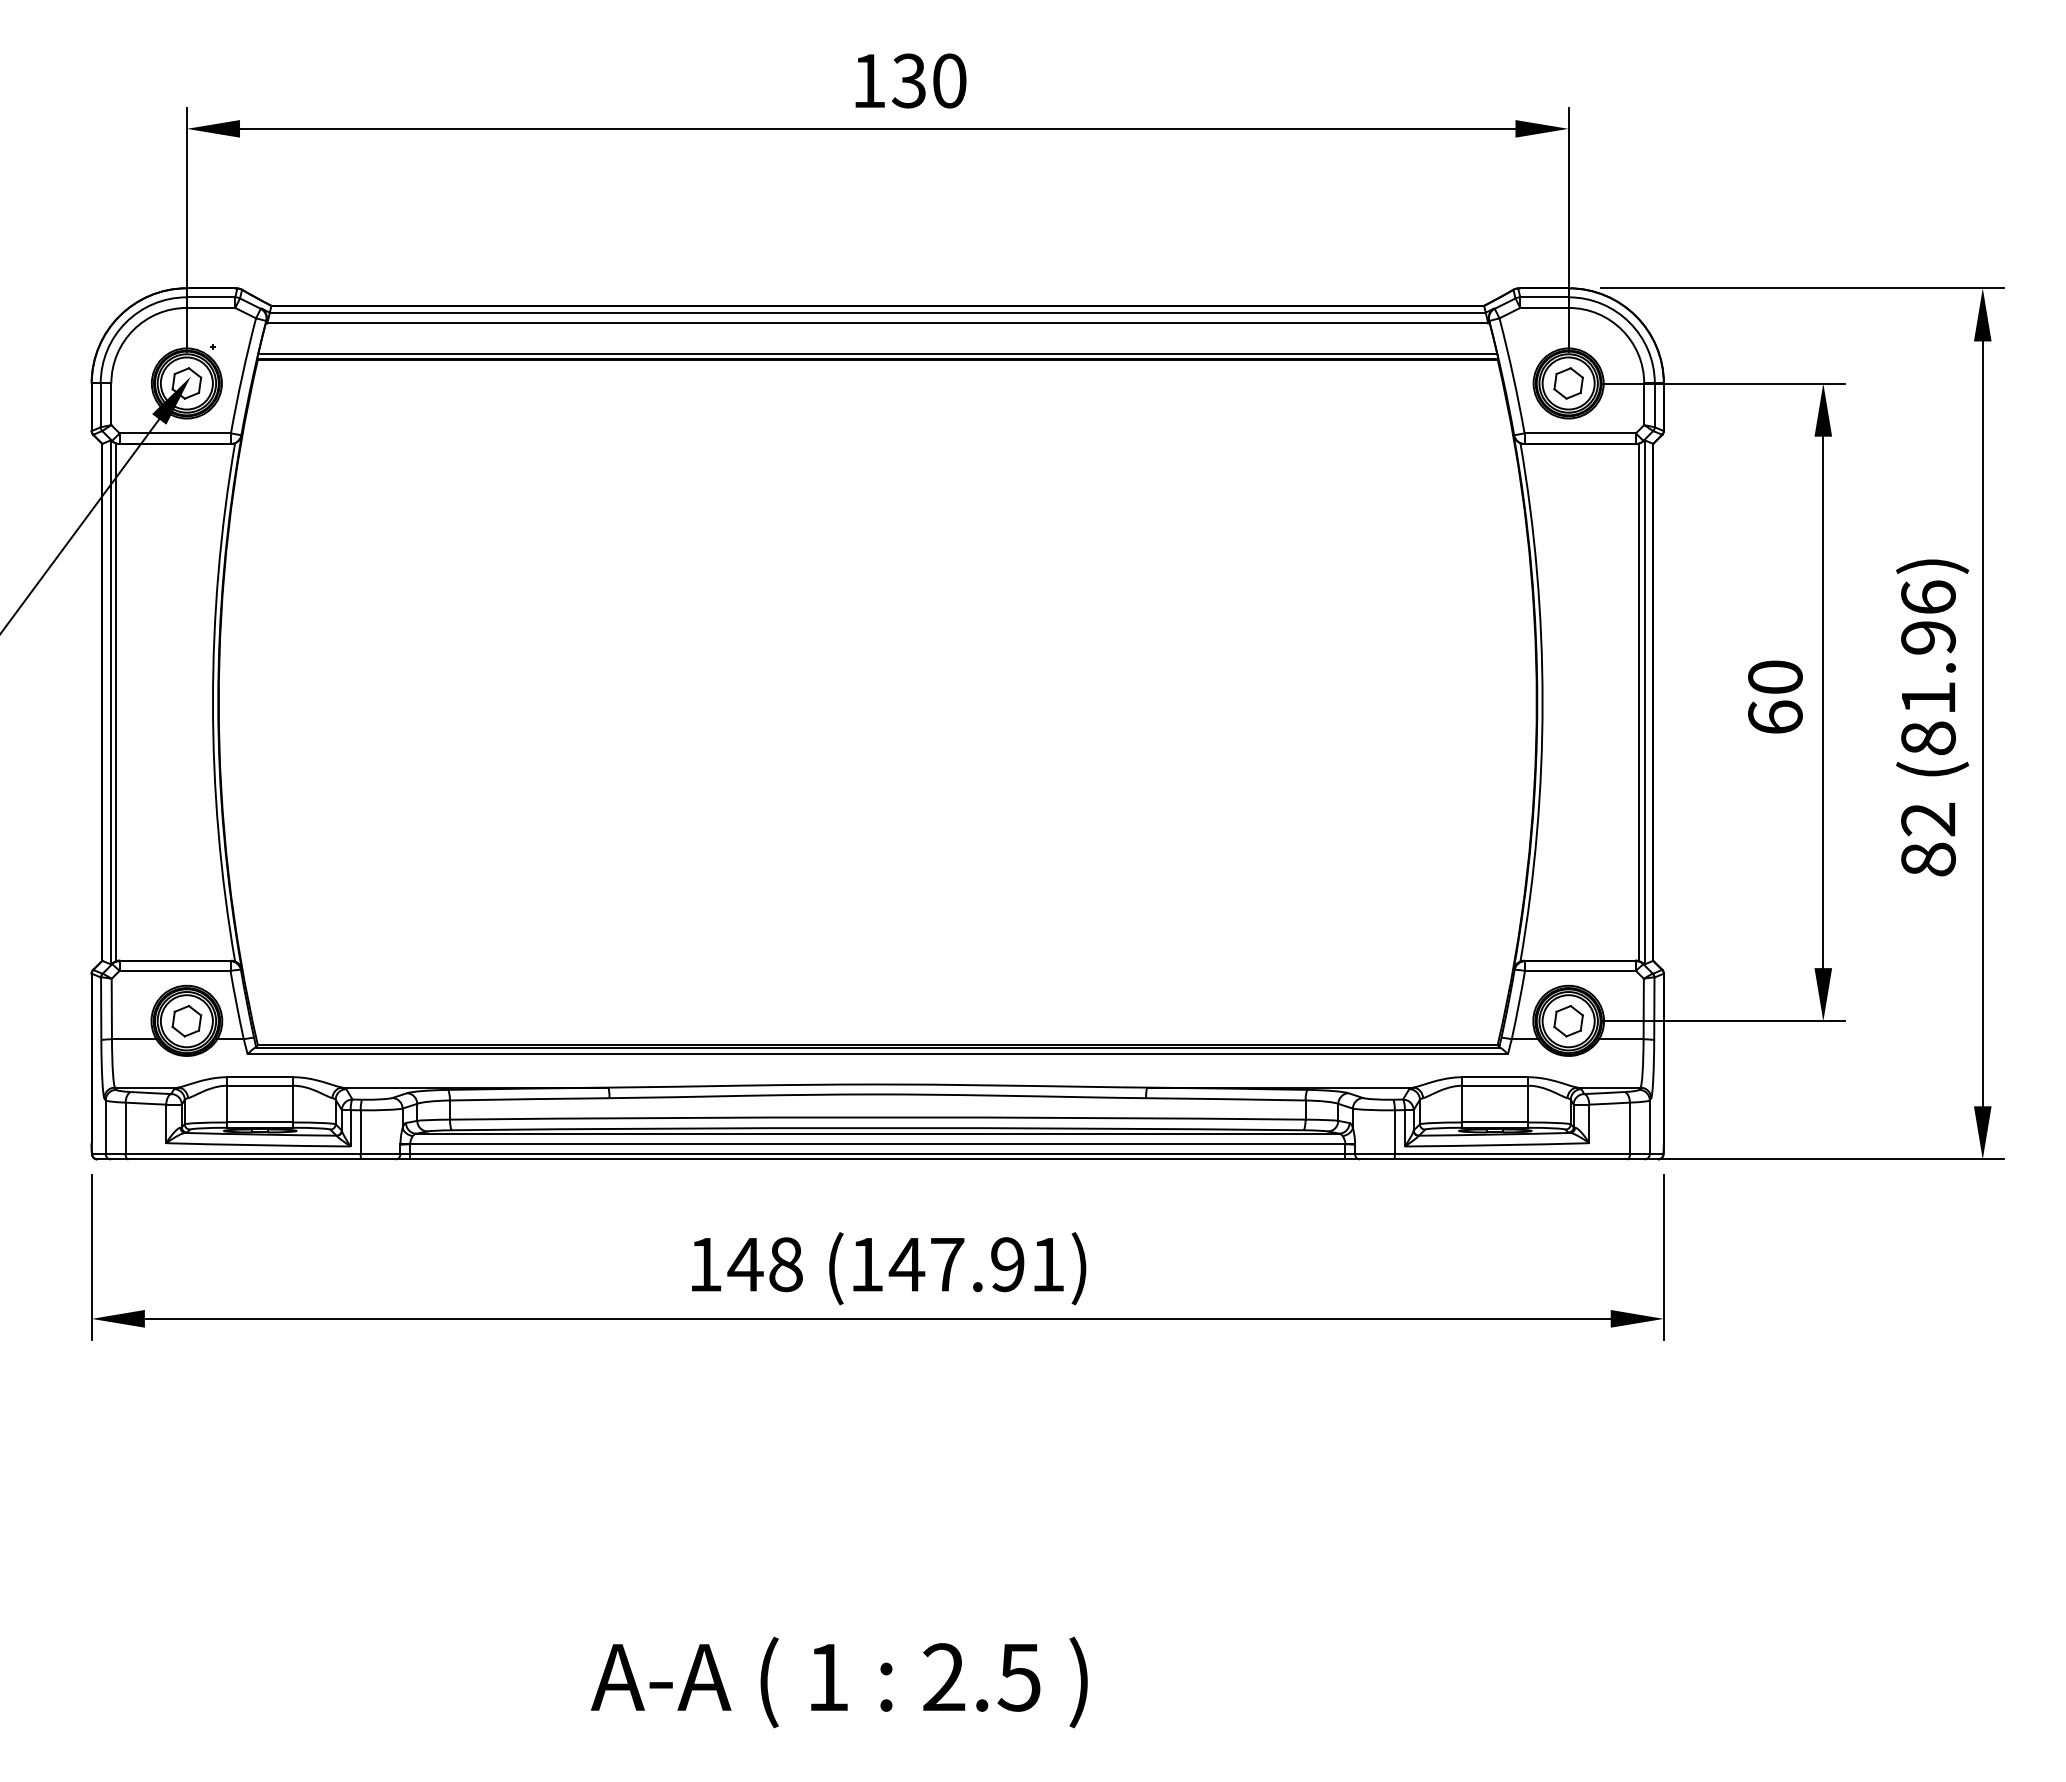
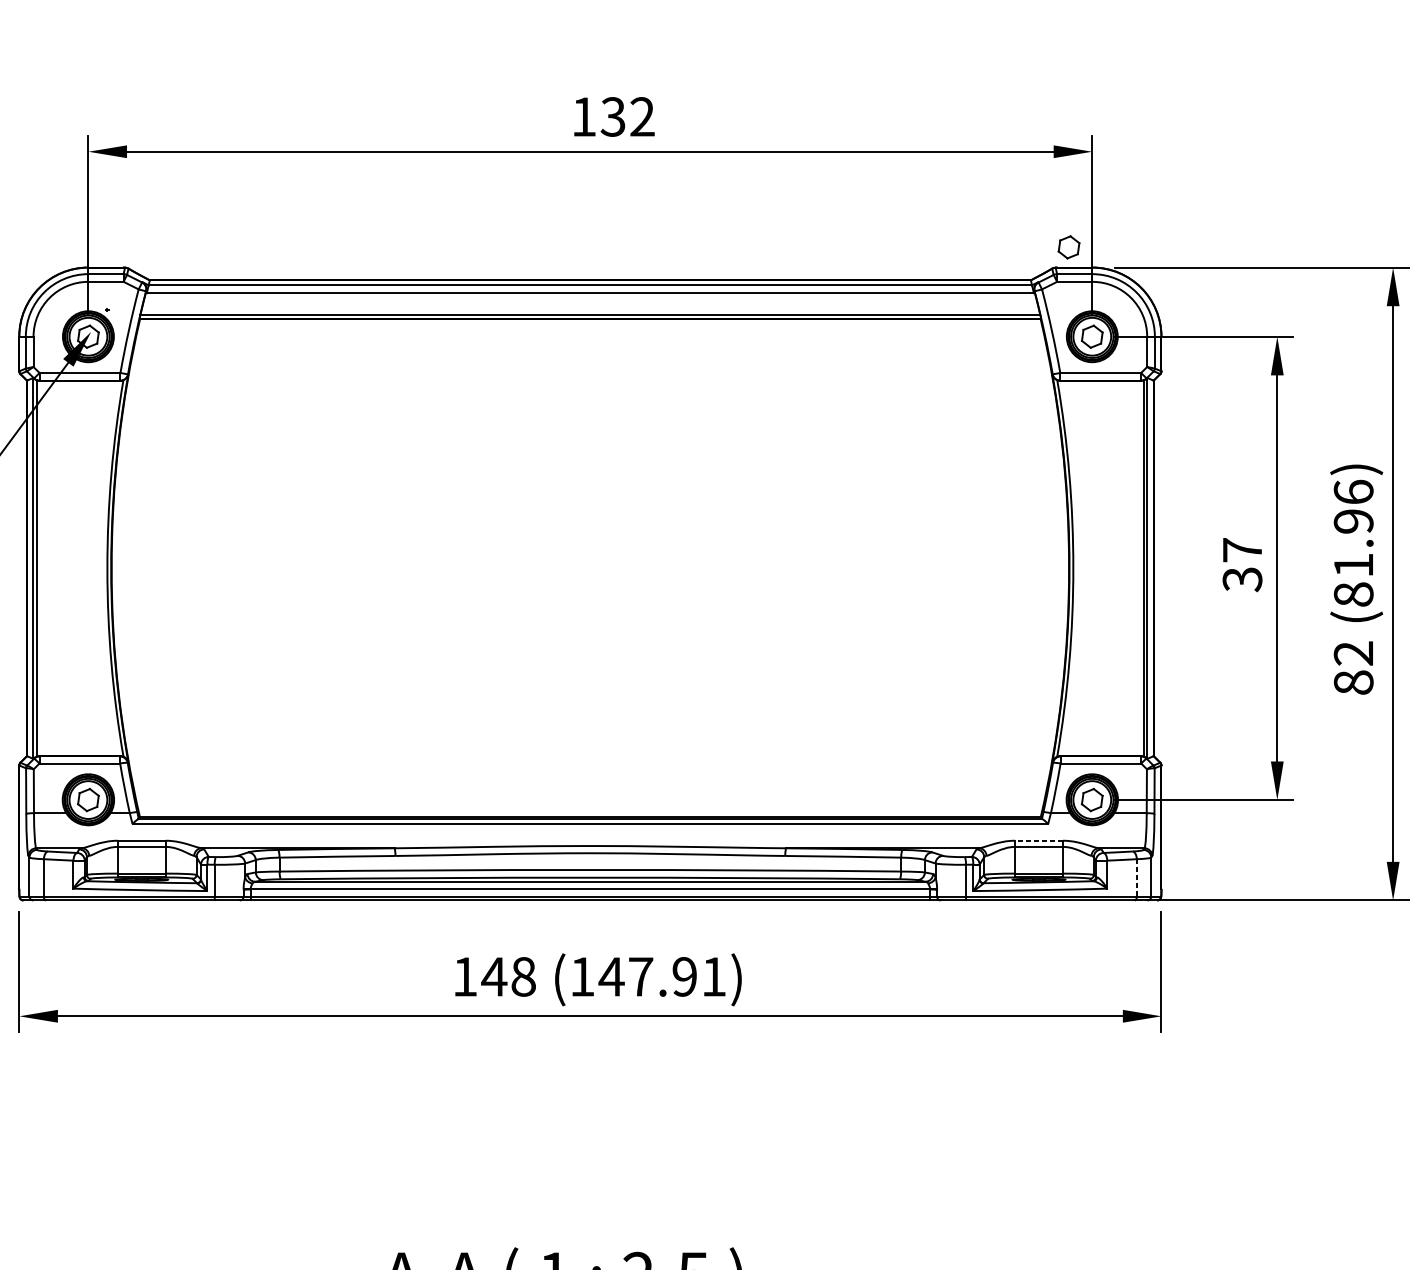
text: (949, 80) -> (642, 116), 130 -> 132
part: (1536, 260) -> (1068, 247), added
text: (1775, 697) -> (1242, 564), 60 -> 37
line: (1495, 1077) -> (1039, 840), solid -> dashed
line: (1630, 1128) -> (1137, 877), solid -> dashed

